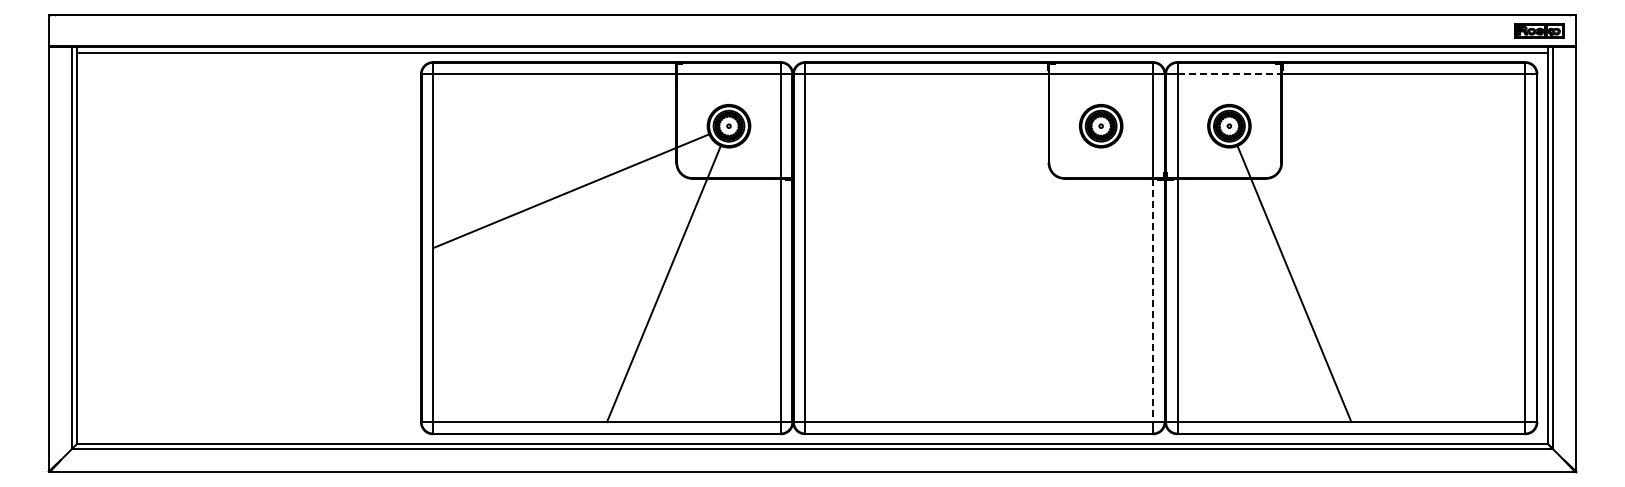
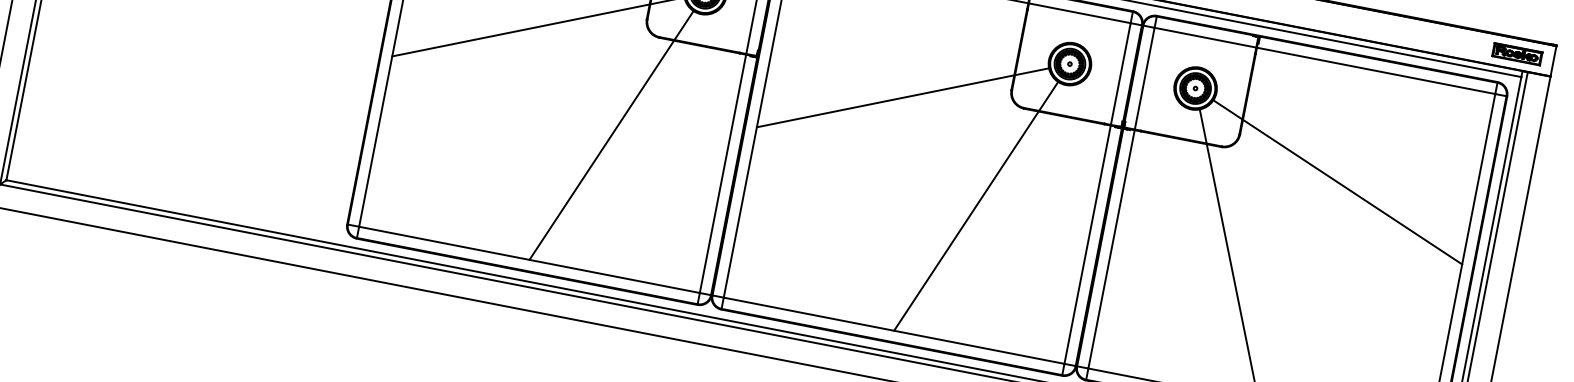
line: (1229, 74) -> (1205, 37), dashed -> solid
line: (943, 191) -> (903, 98), added
line: (1387, 191) -> (1338, 182), added
line: (1036, 283) -> (976, 205), added
line: (1153, 300) -> (1088, 244), dashed -> solid

